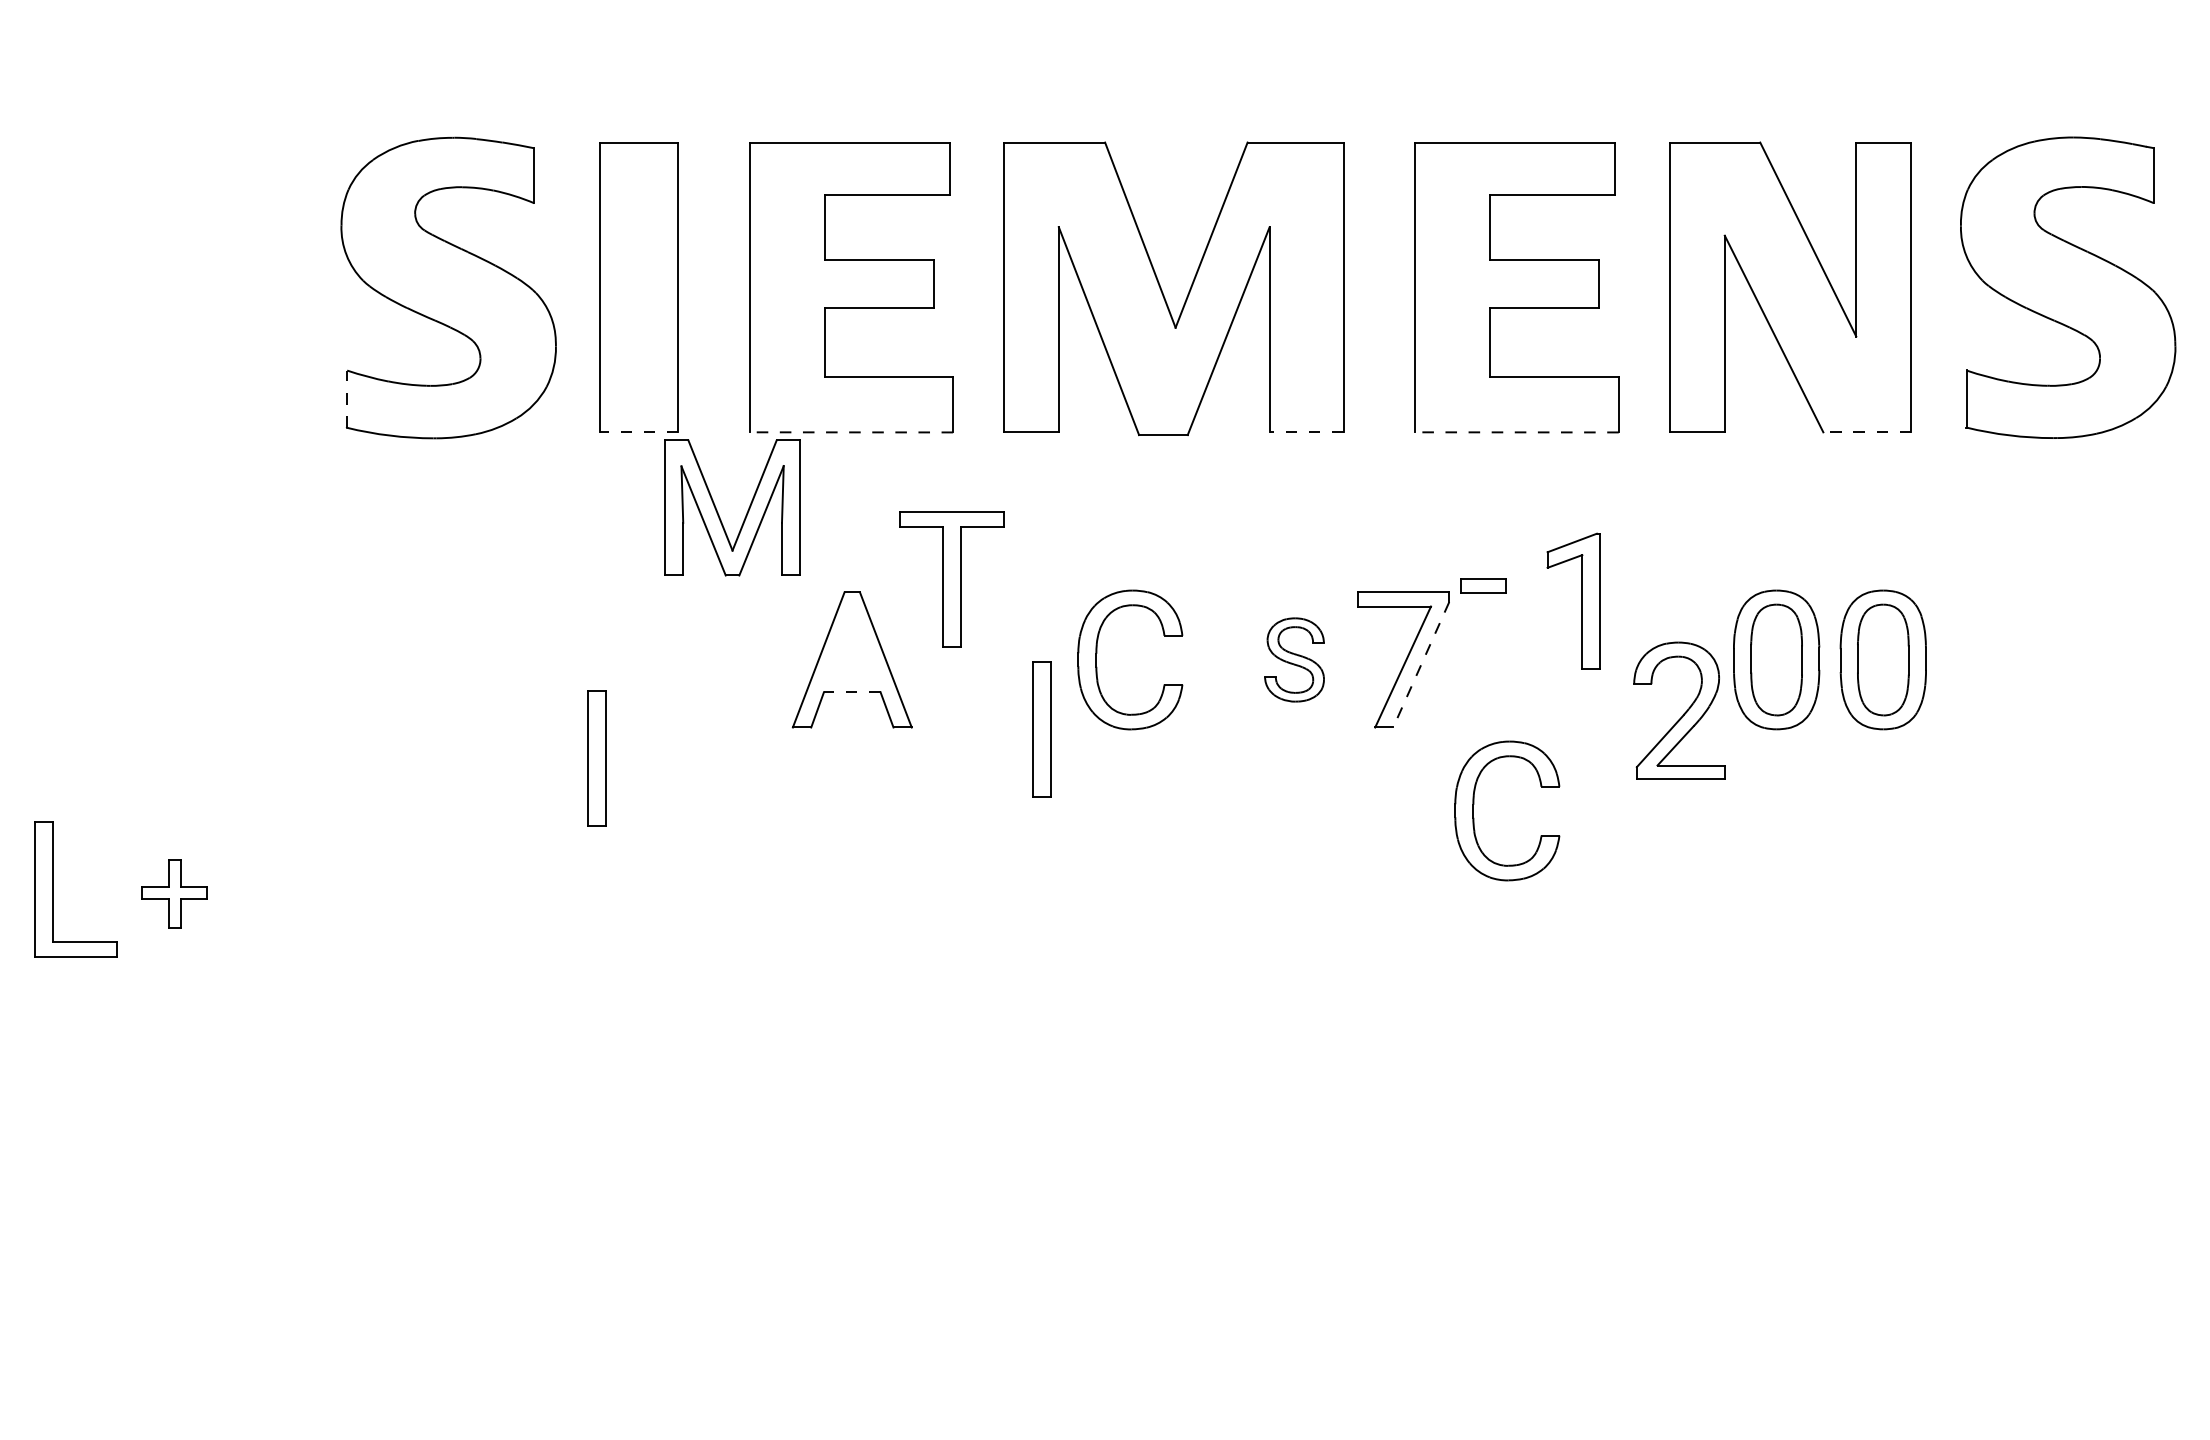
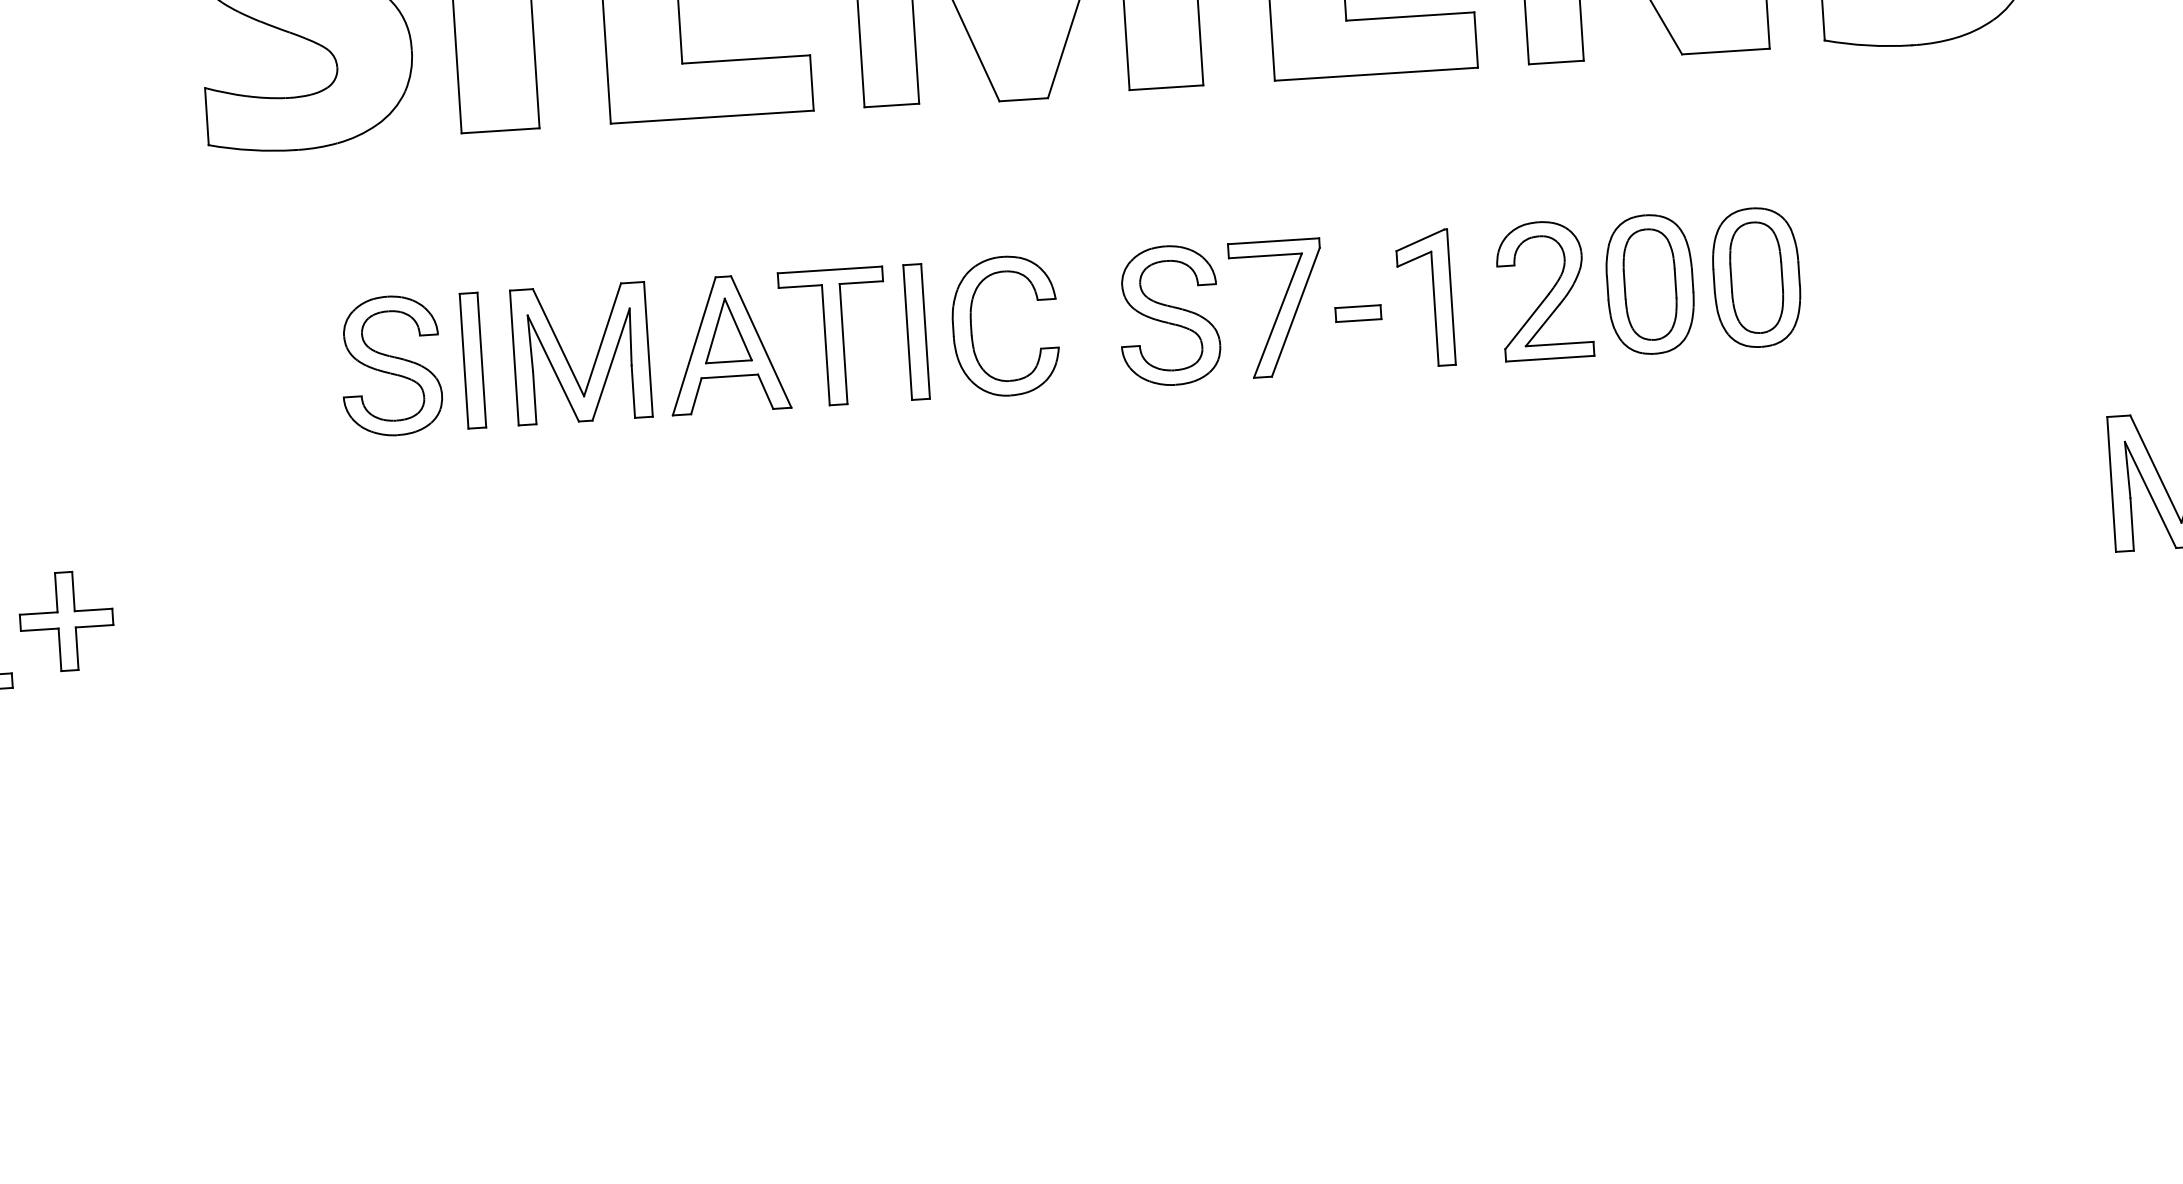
line: (347, 399) -> (207, 116), dashed -> solid
line: (638, 432) -> (499, 131), dashed -> solid
line: (851, 432) -> (712, 117), dashed -> solid
line: (1306, 432) -> (1166, 87), dashed -> solid
line: (1516, 432) -> (1375, 74), dashed -> solid
line: (1867, 432) -> (1726, 51), dashed -> solid
part: (719, 514) -> (568, 361), moved
part: (951, 579) -> (833, 336), moved
part: (1483, 585) -> (1358, 313), moved
part: (1581, 600) -> (1433, 297), moved
part: (852, 645) -> (727, 329), added
part: (514, 659) -> (390, 365), added
part: (1294, 659) -> (1169, 315), size x1.67
line: (1421, 664) -> (1296, 312), dashed -> solid
line: (851, 692) -> (729, 376), dashed -> solid
part: (1679, 710) -> (1544, 289), moved
part: (1041, 729) -> (916, 331), moved
part: (596, 758) -> (472, 360), moved
part: (1474, 804) -> (1358, 448), removed
part: (174, 893) -> (66, 621), size x1.43

